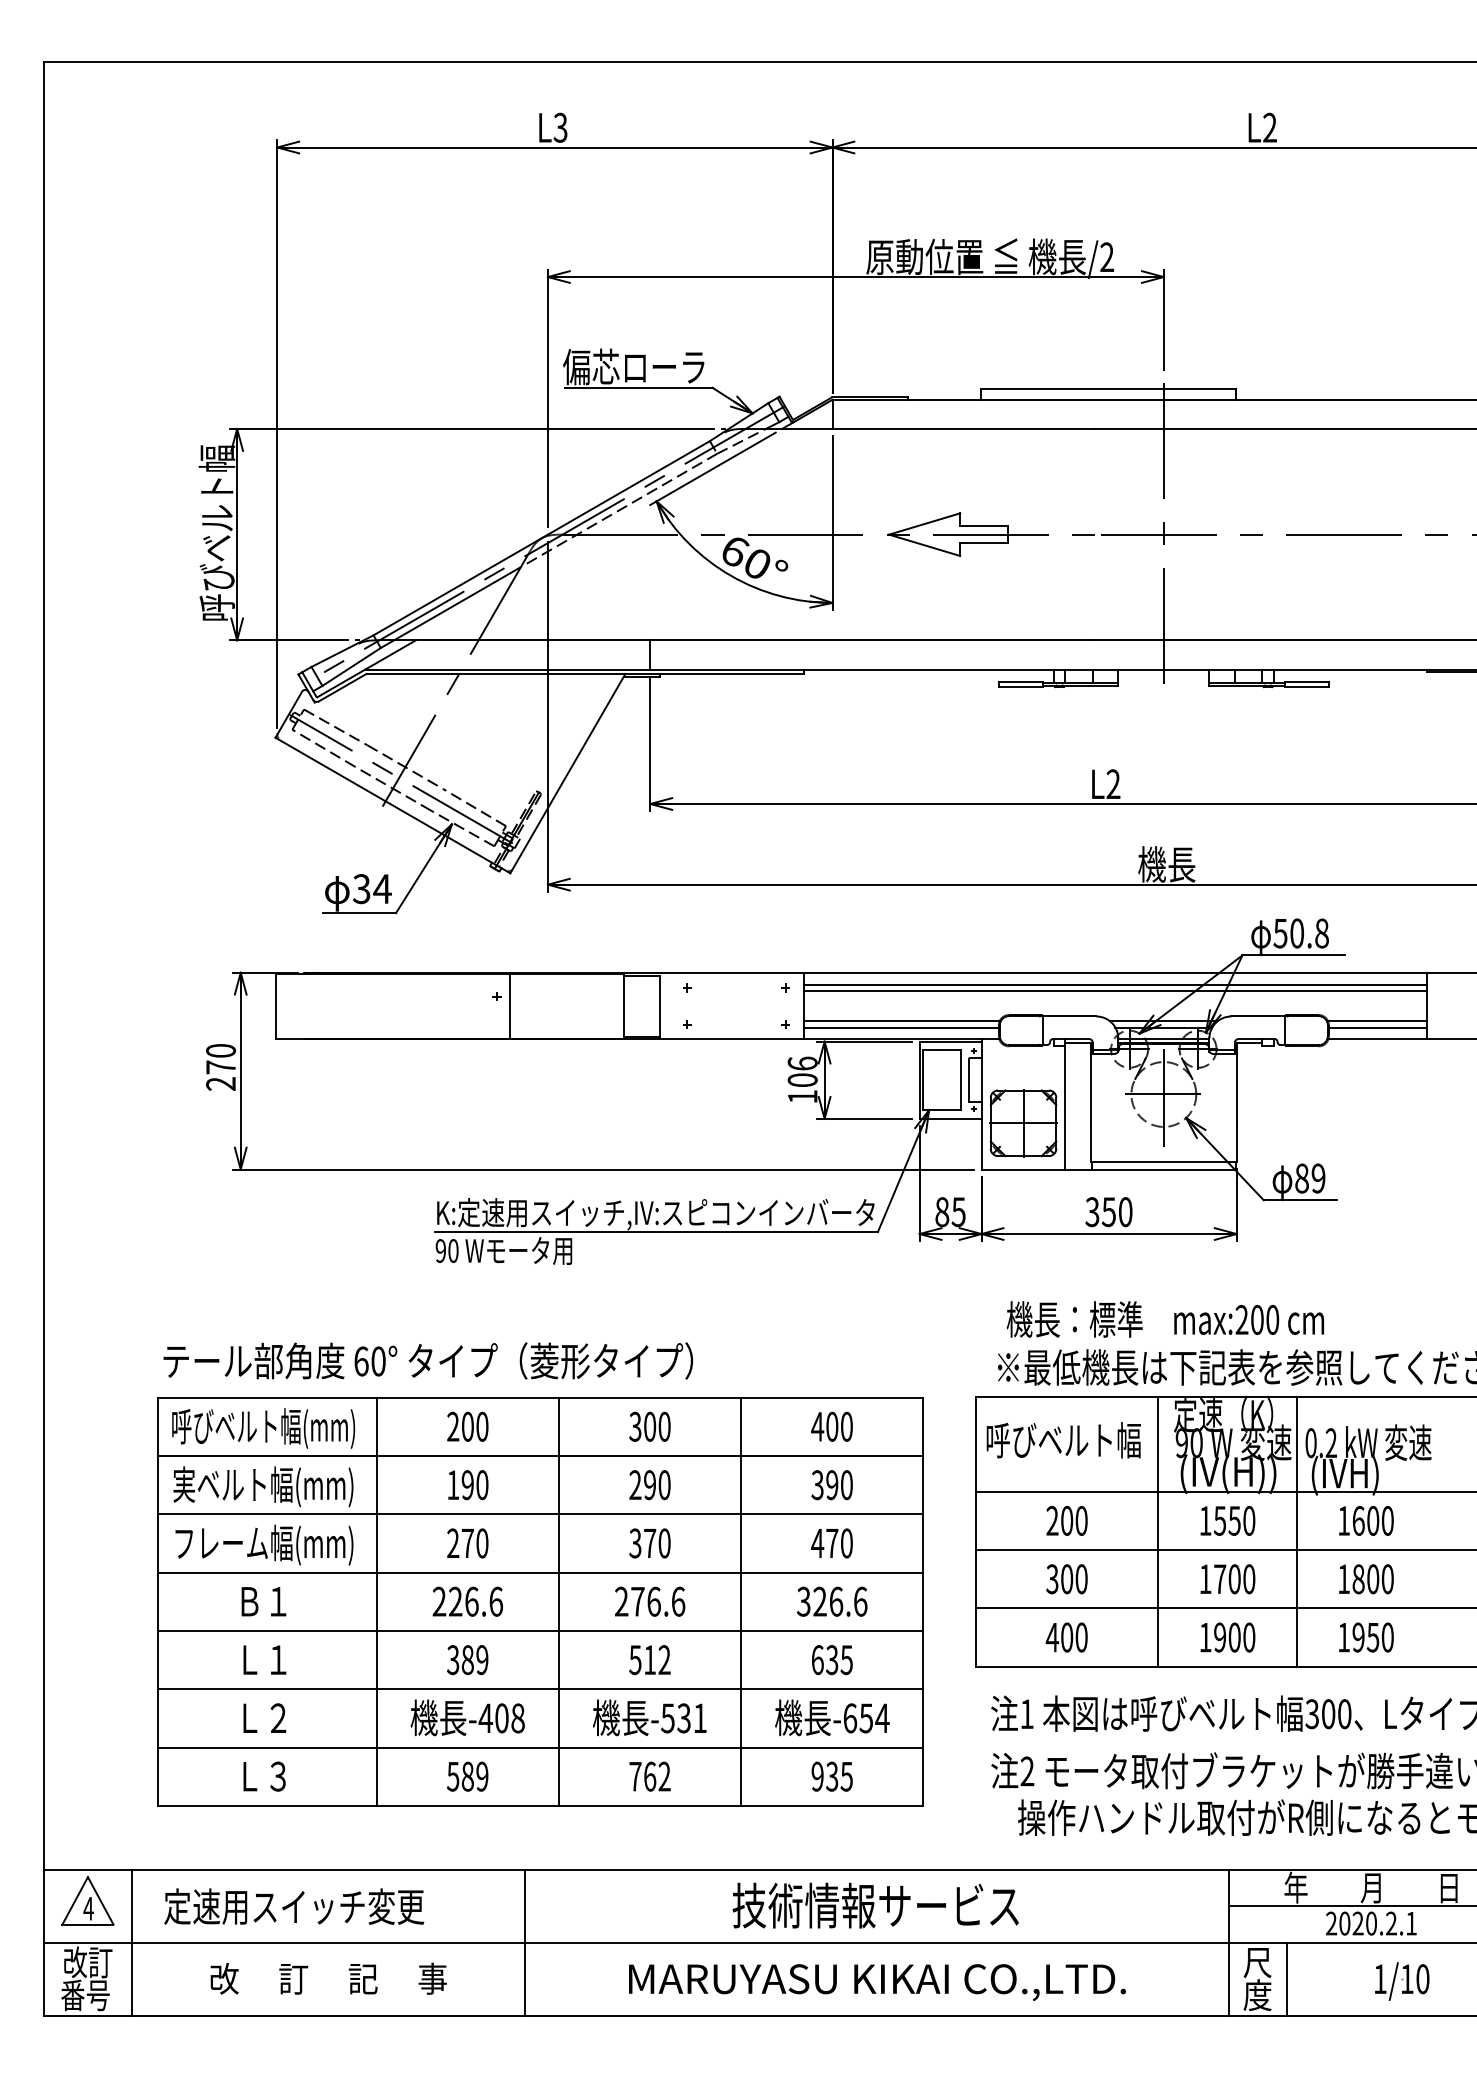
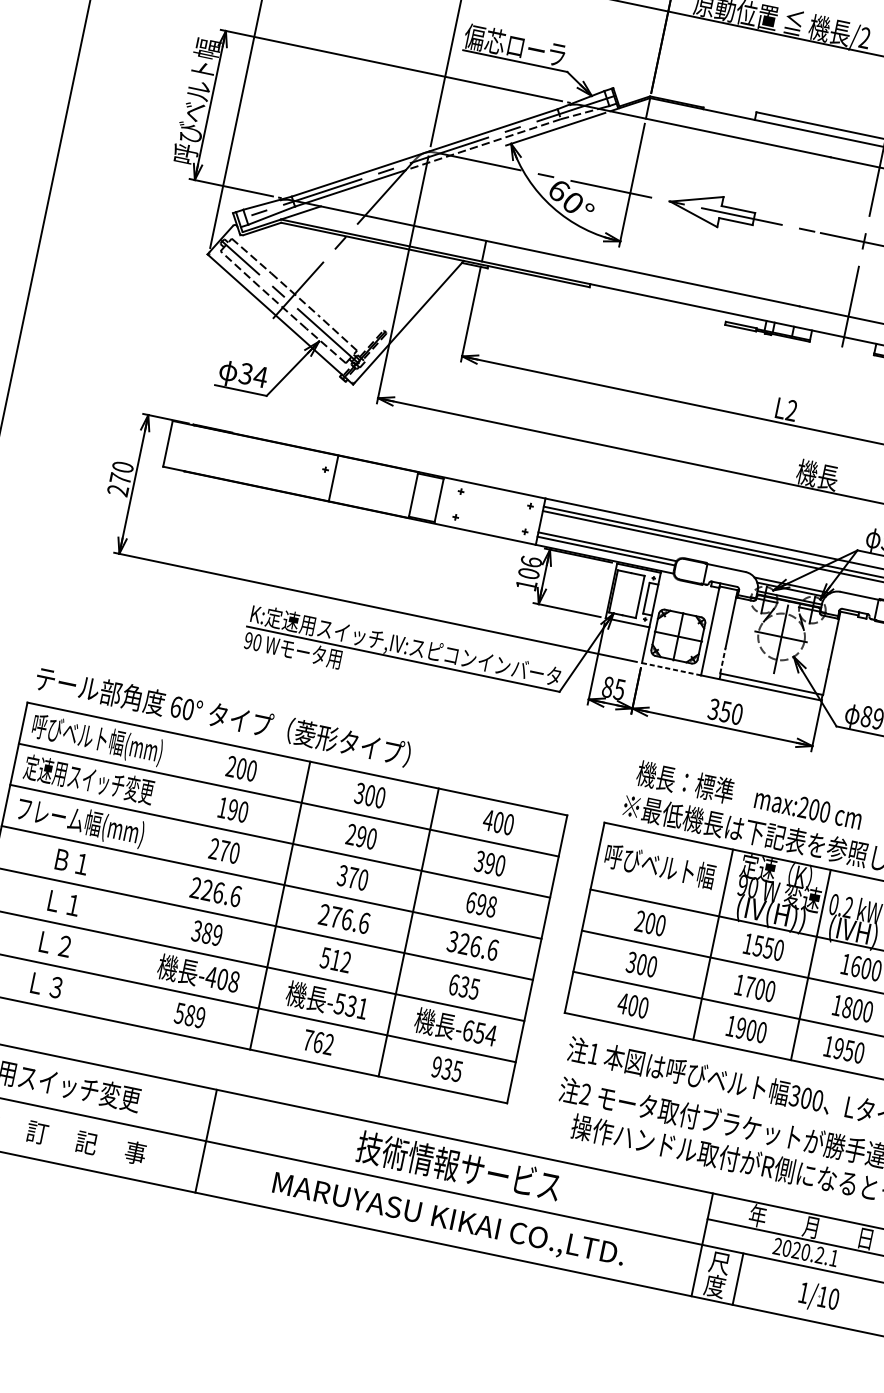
line: (1090, 1143) -> (722, 660), solid -> dashed
line: (1023, 1169) -> (671, 669), solid -> dashed
text: (263, 1486) -> (88, 780), 実ベルト幅(mm) -> 定速用スイッチ変更
text: (831, 1543) -> (480, 904), 470 -> 698
line: (376, 1601) -> (151, 878), removed

